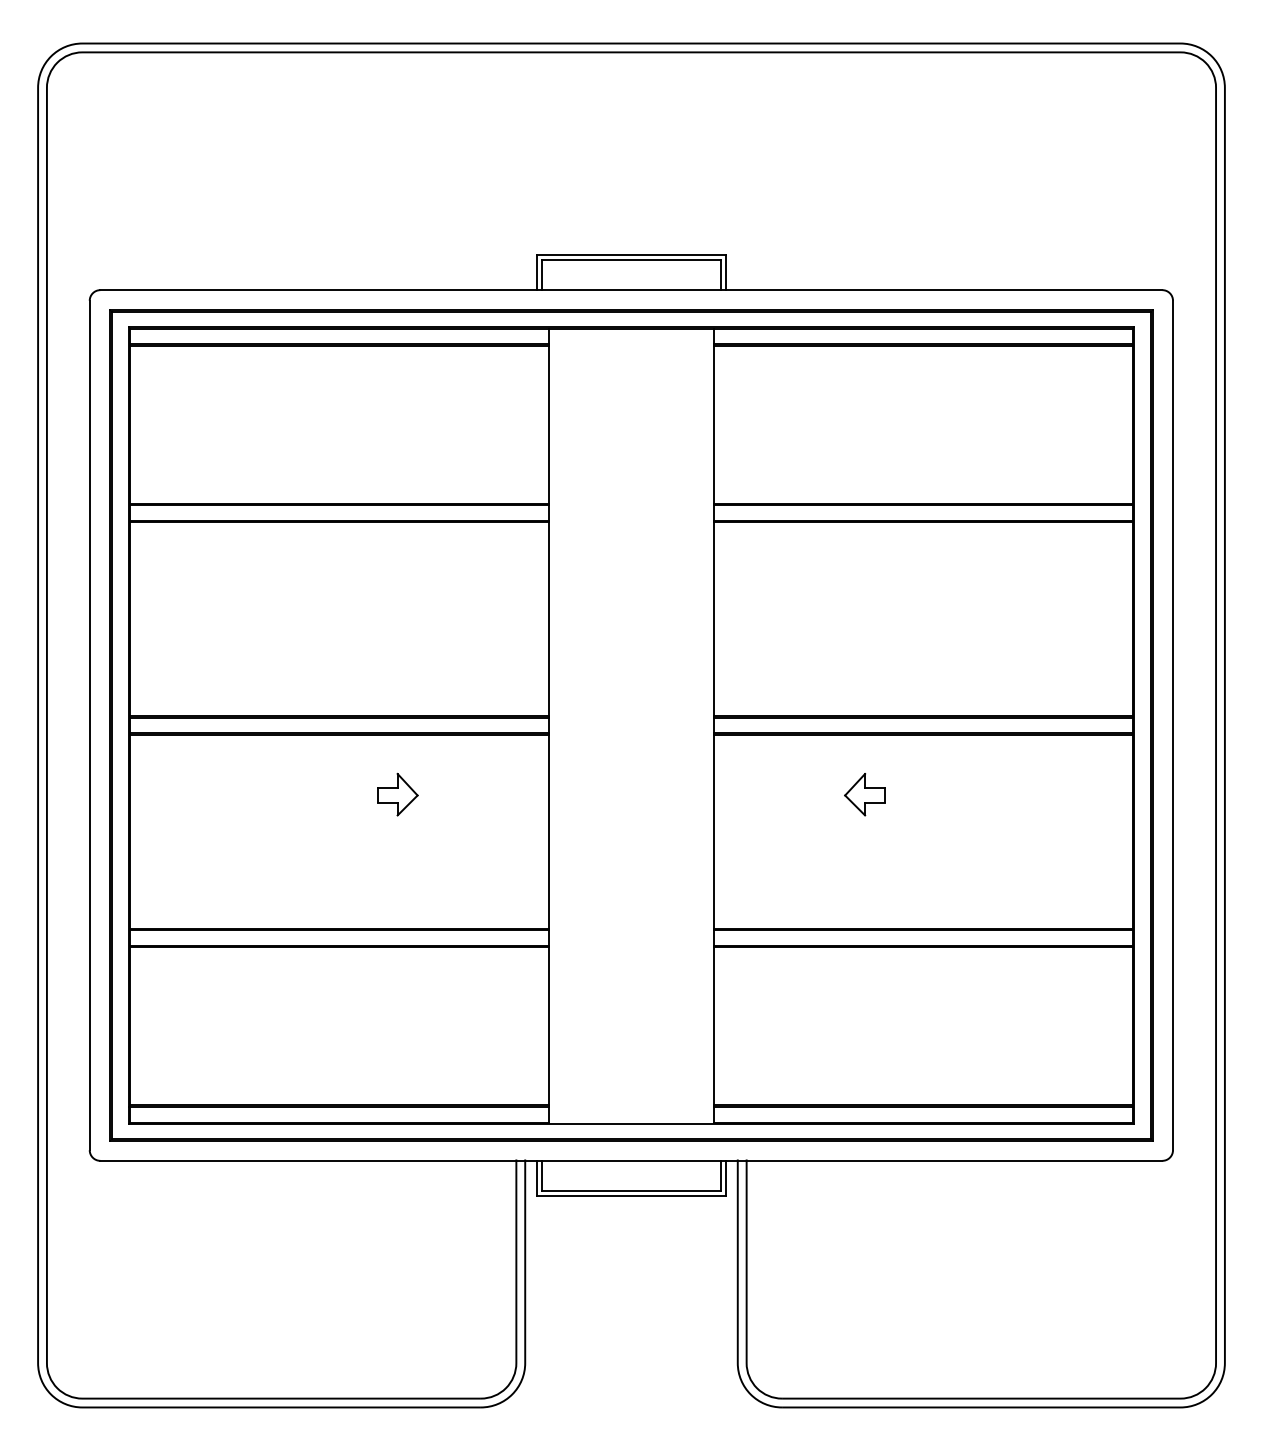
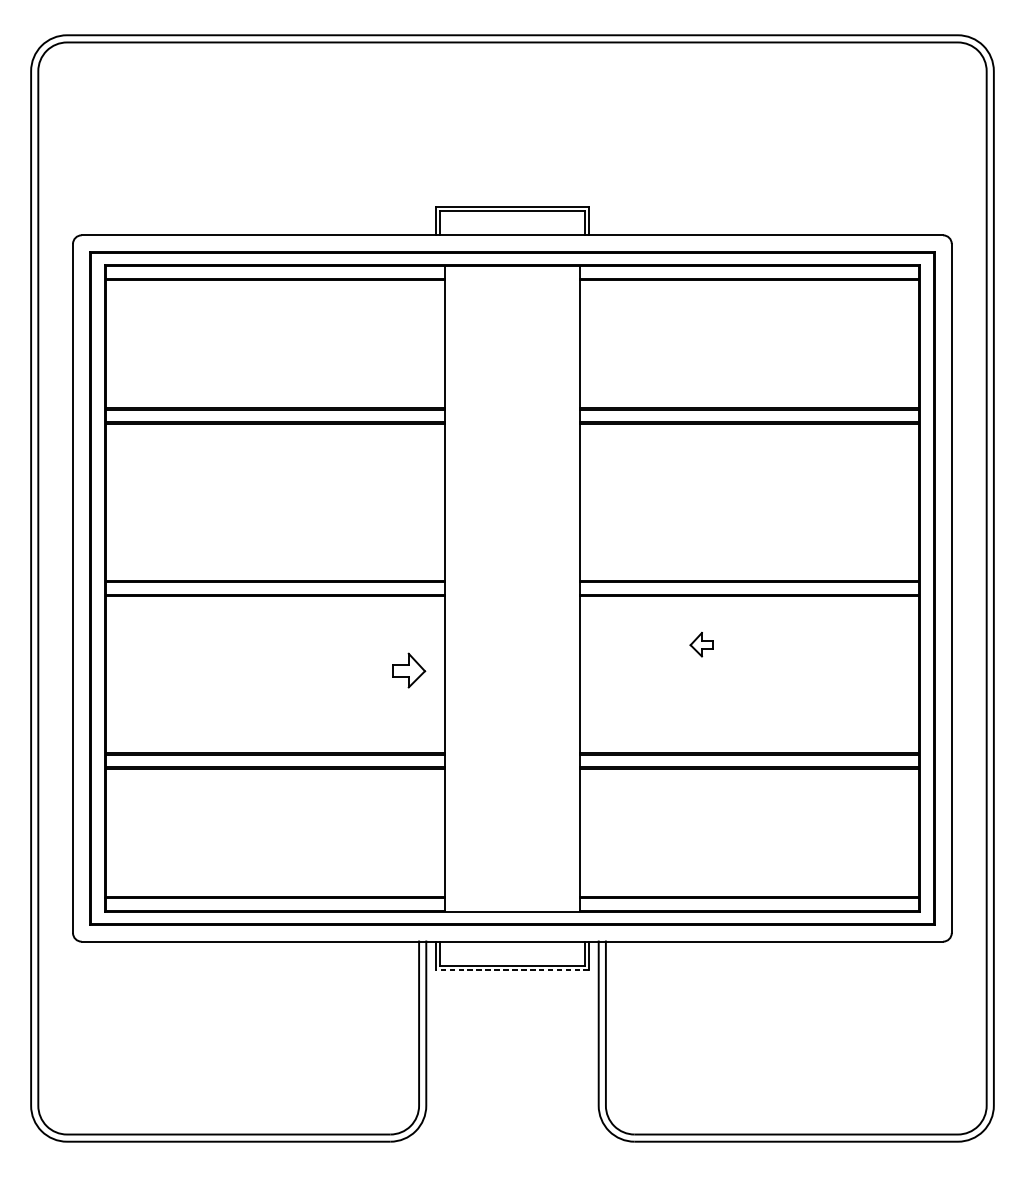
part: (397, 794) -> (408, 670), moved
part: (864, 794) -> (701, 644), size x0.7
line: (631, 1196) -> (512, 970), solid -> dashed

